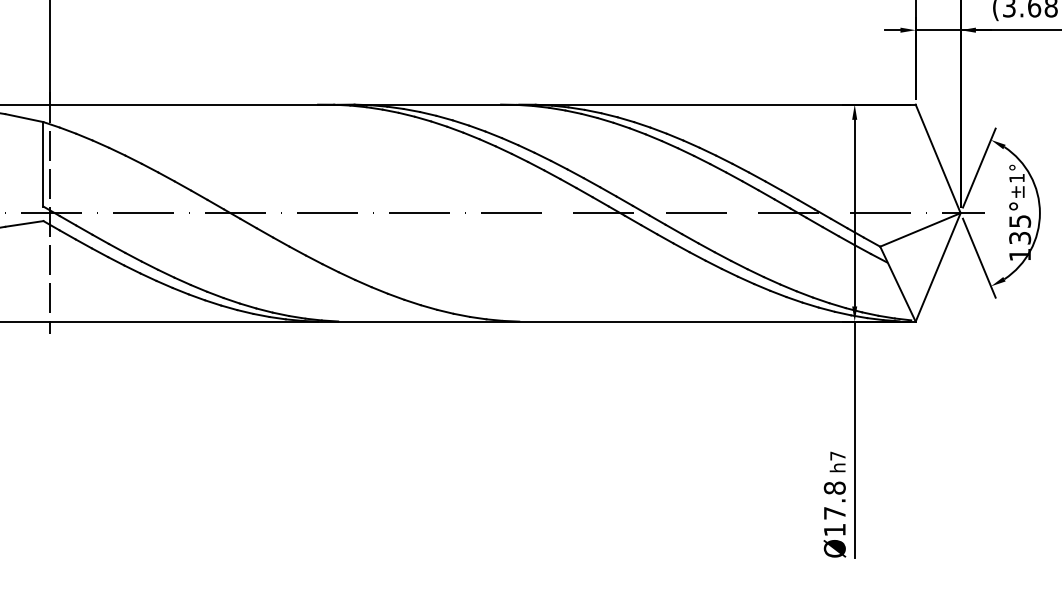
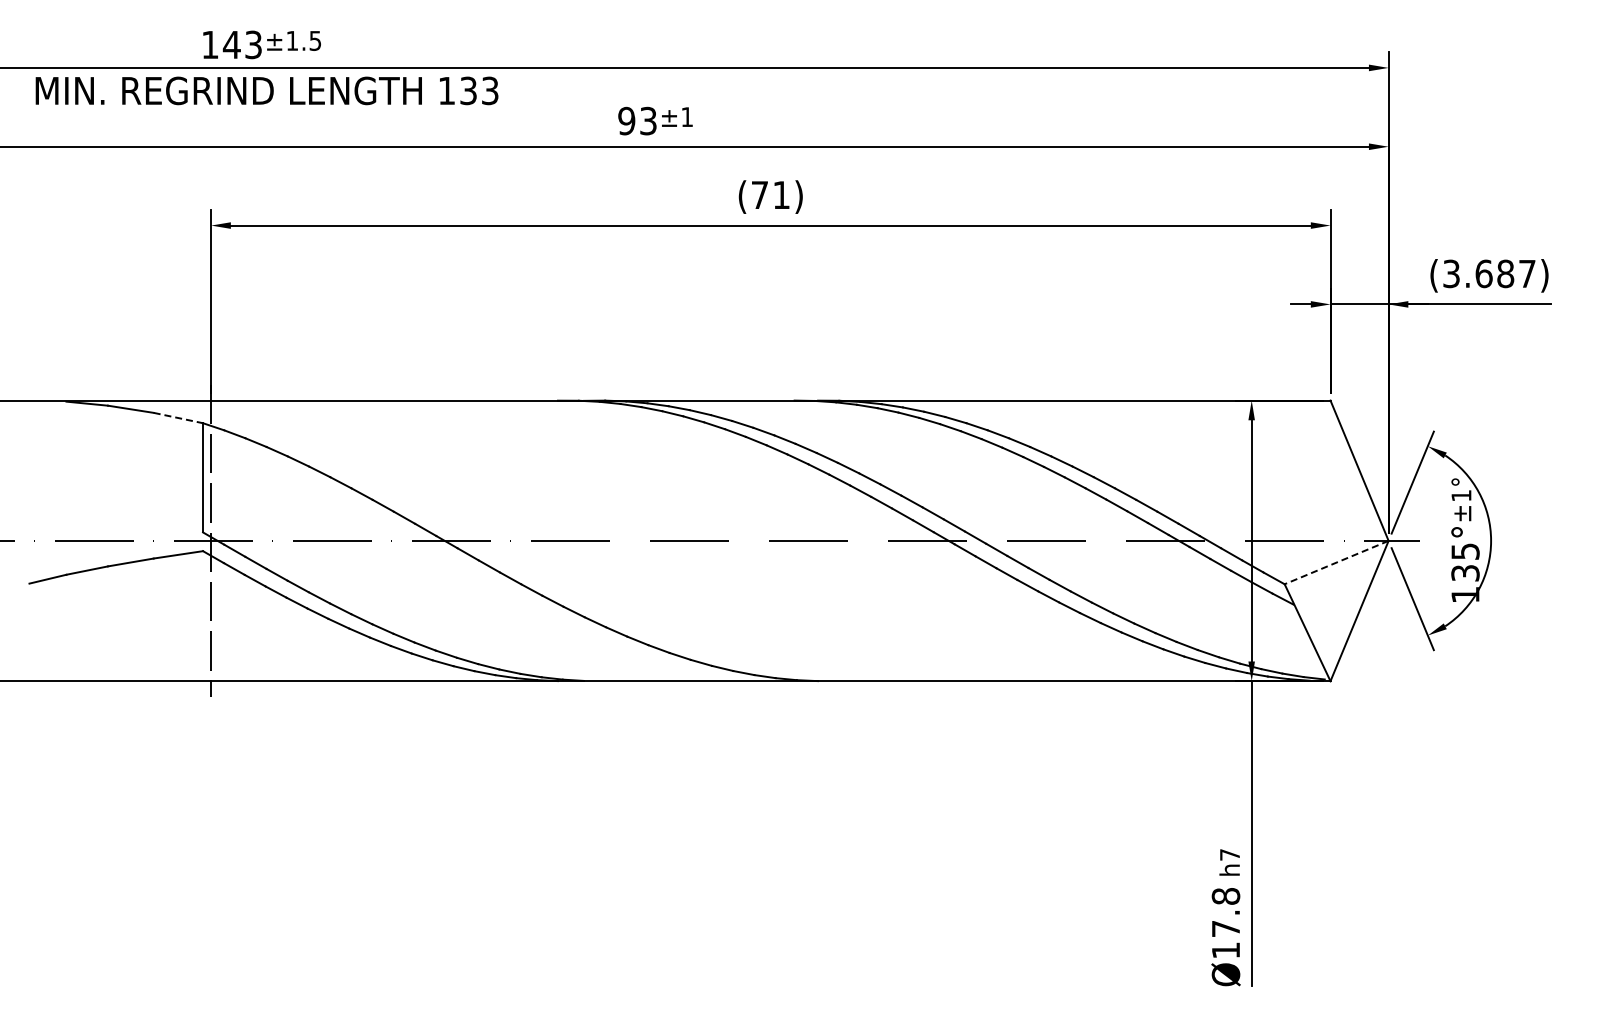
line: (24, 118) -> (178, 418), solid -> dashed
line: (920, 229) -> (1336, 562), solid -> dashed

